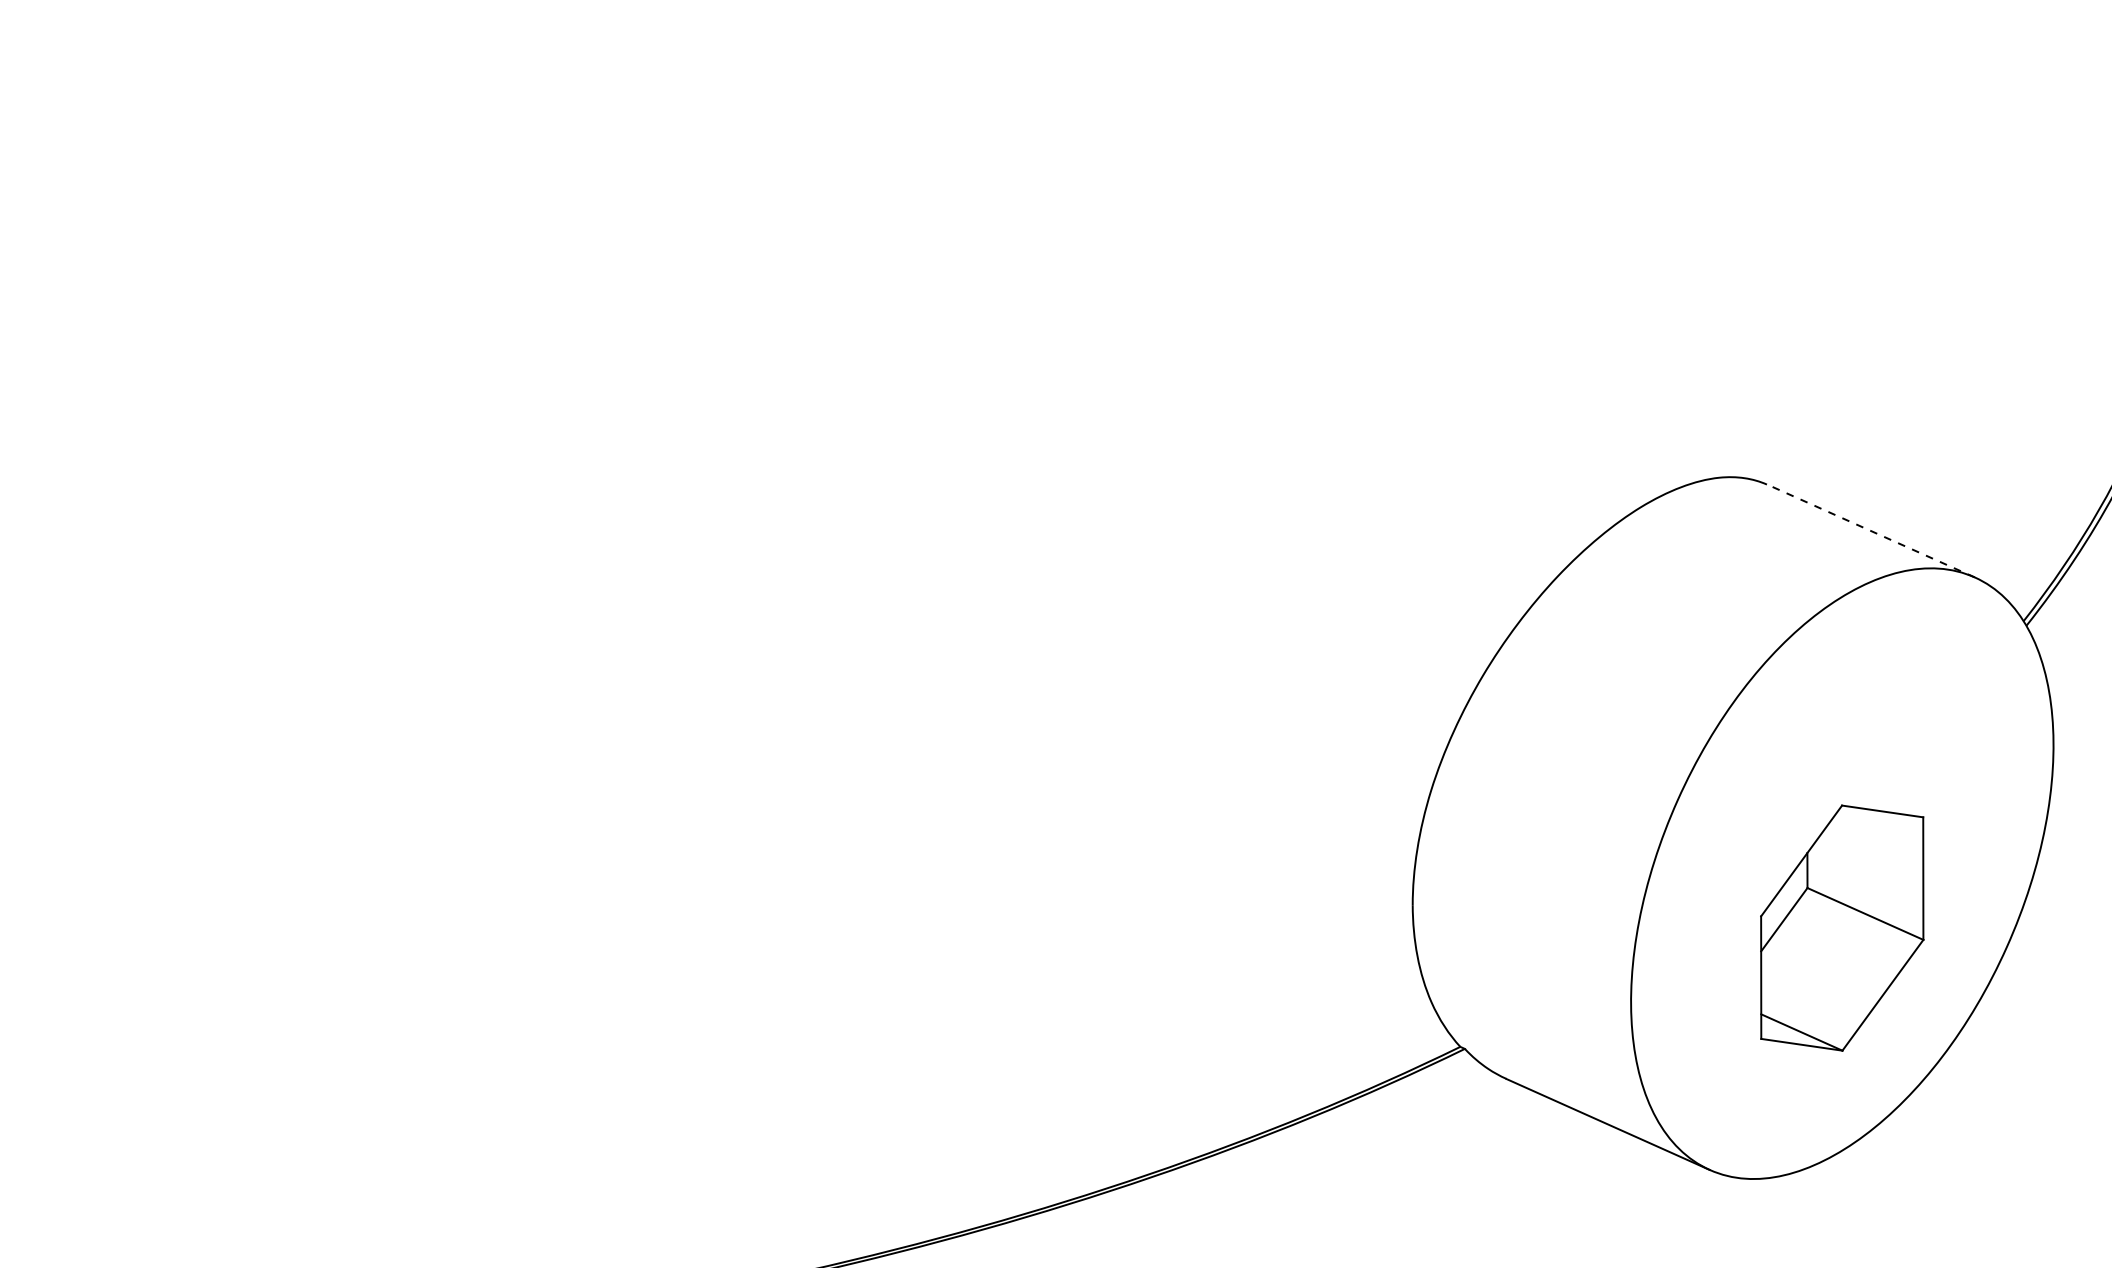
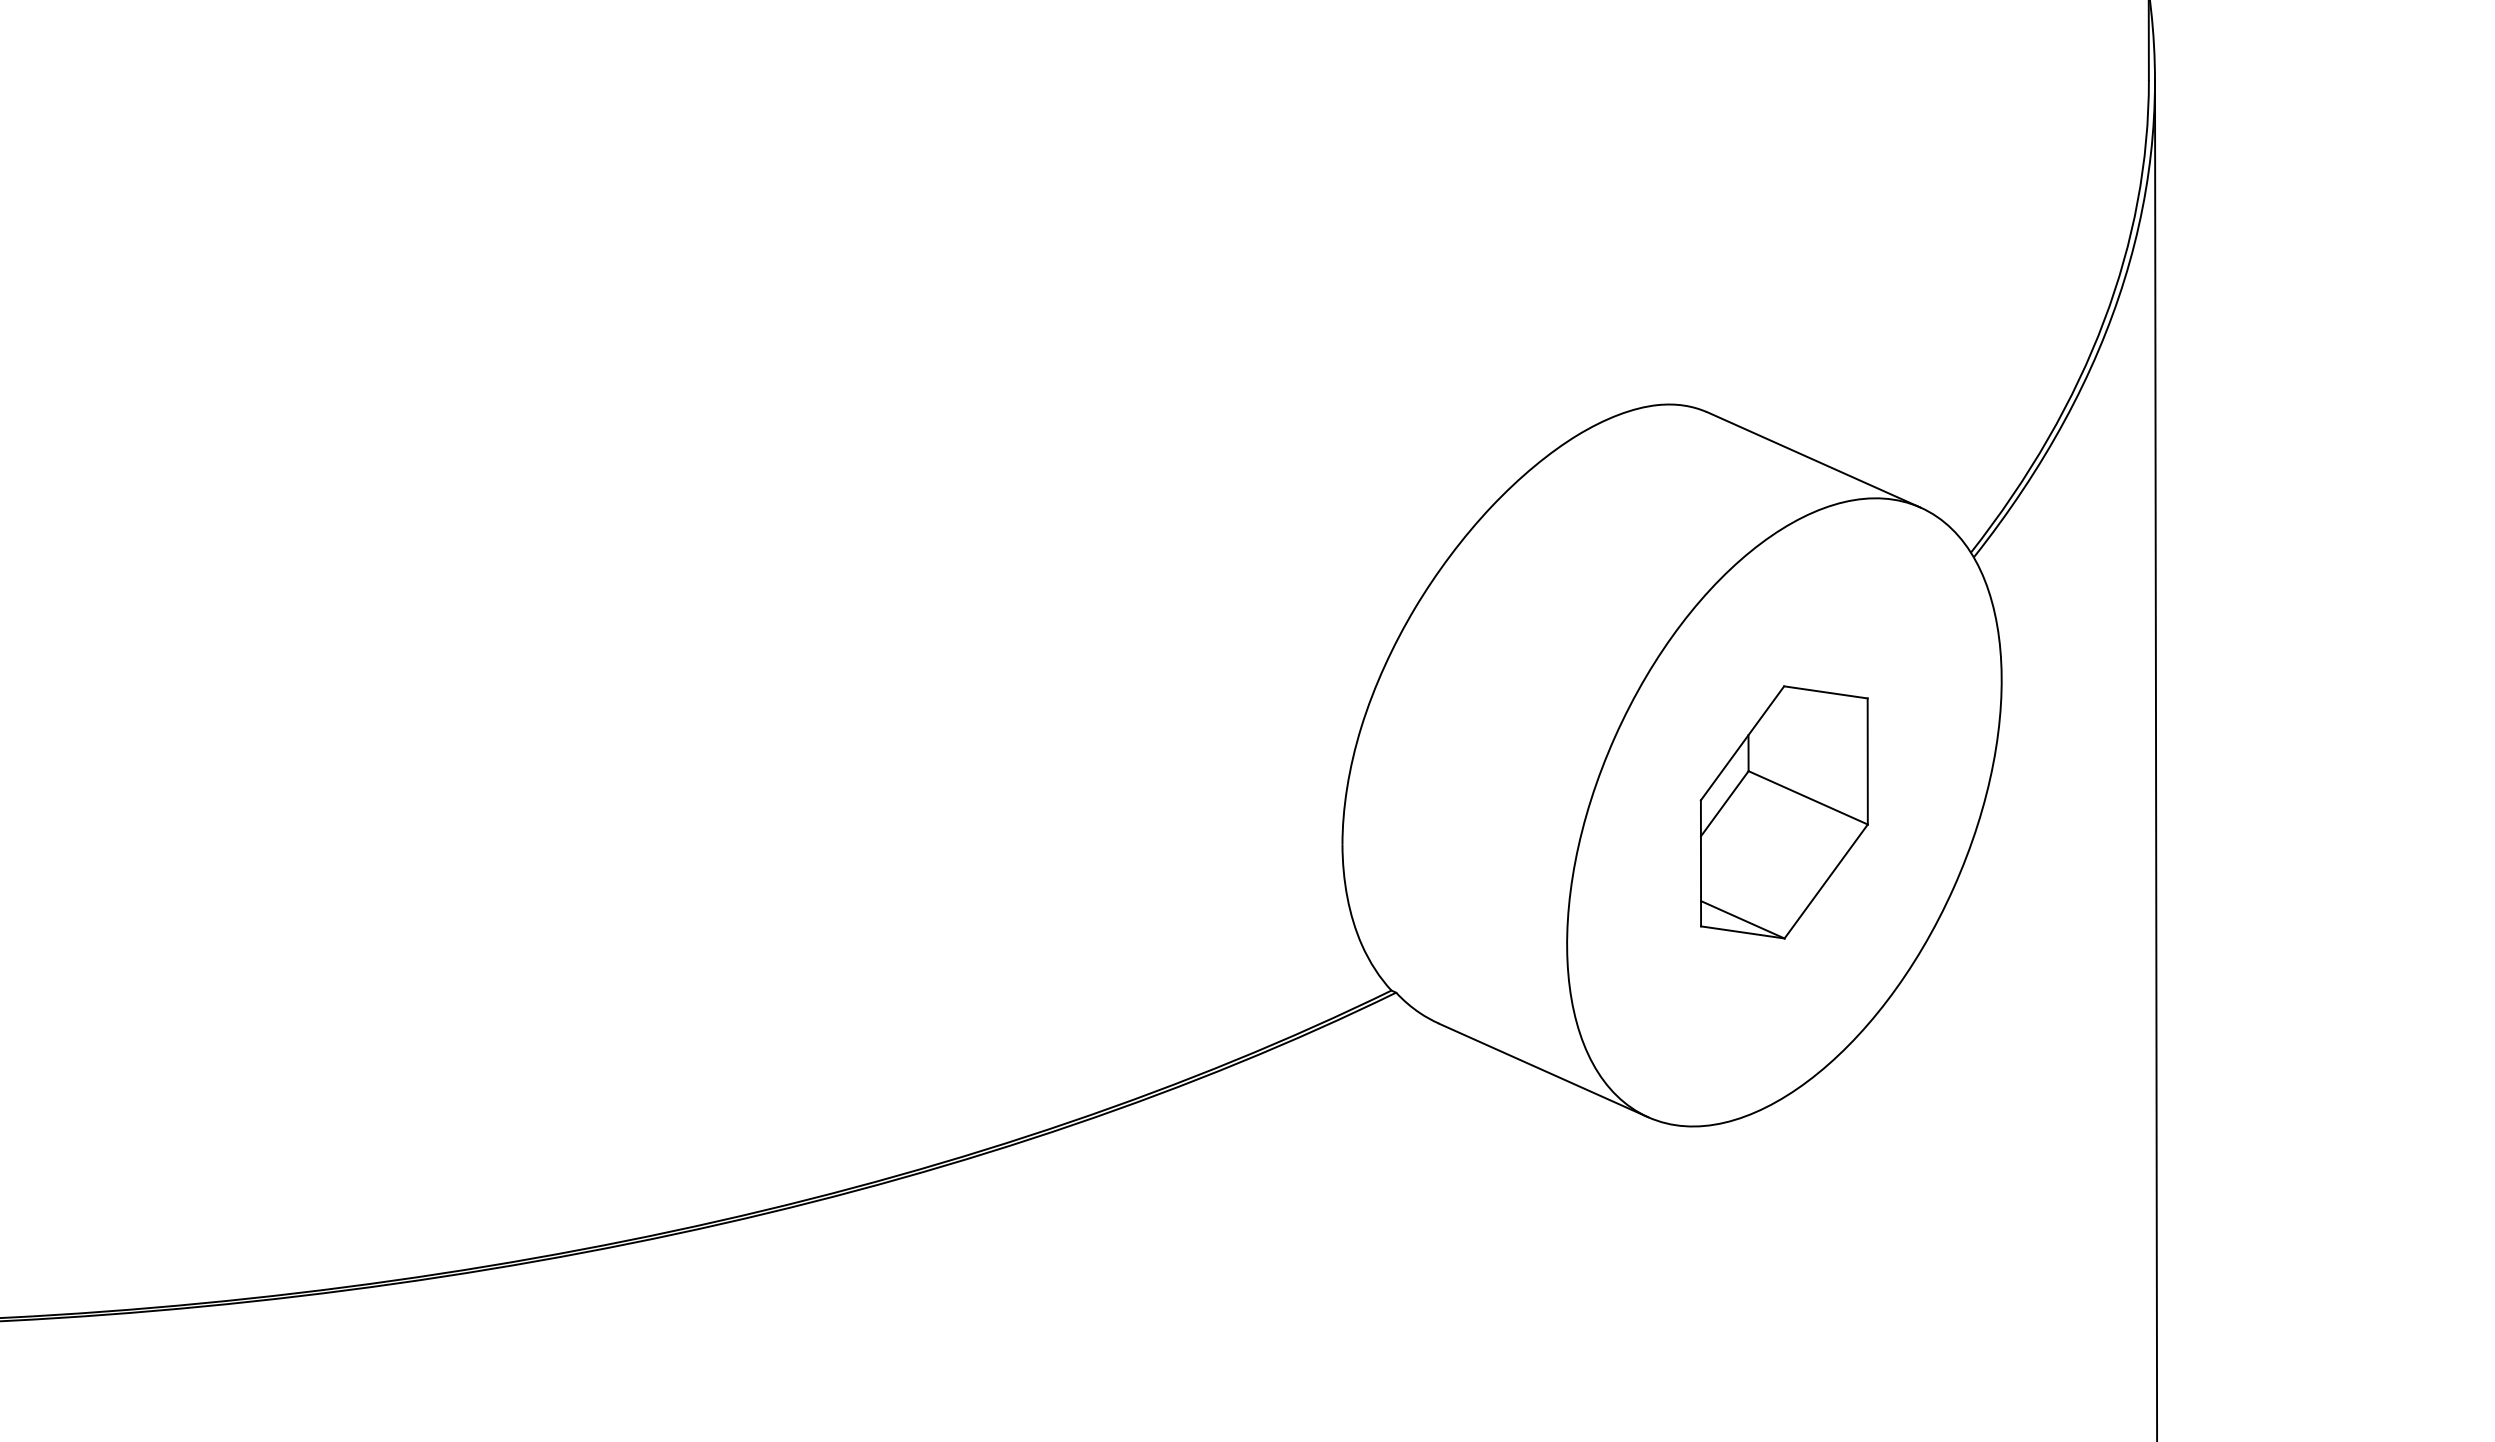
line: (1870, 530) -> (1813, 459), dashed -> solid
part: (1841, 928) -> (1783, 812), moved

